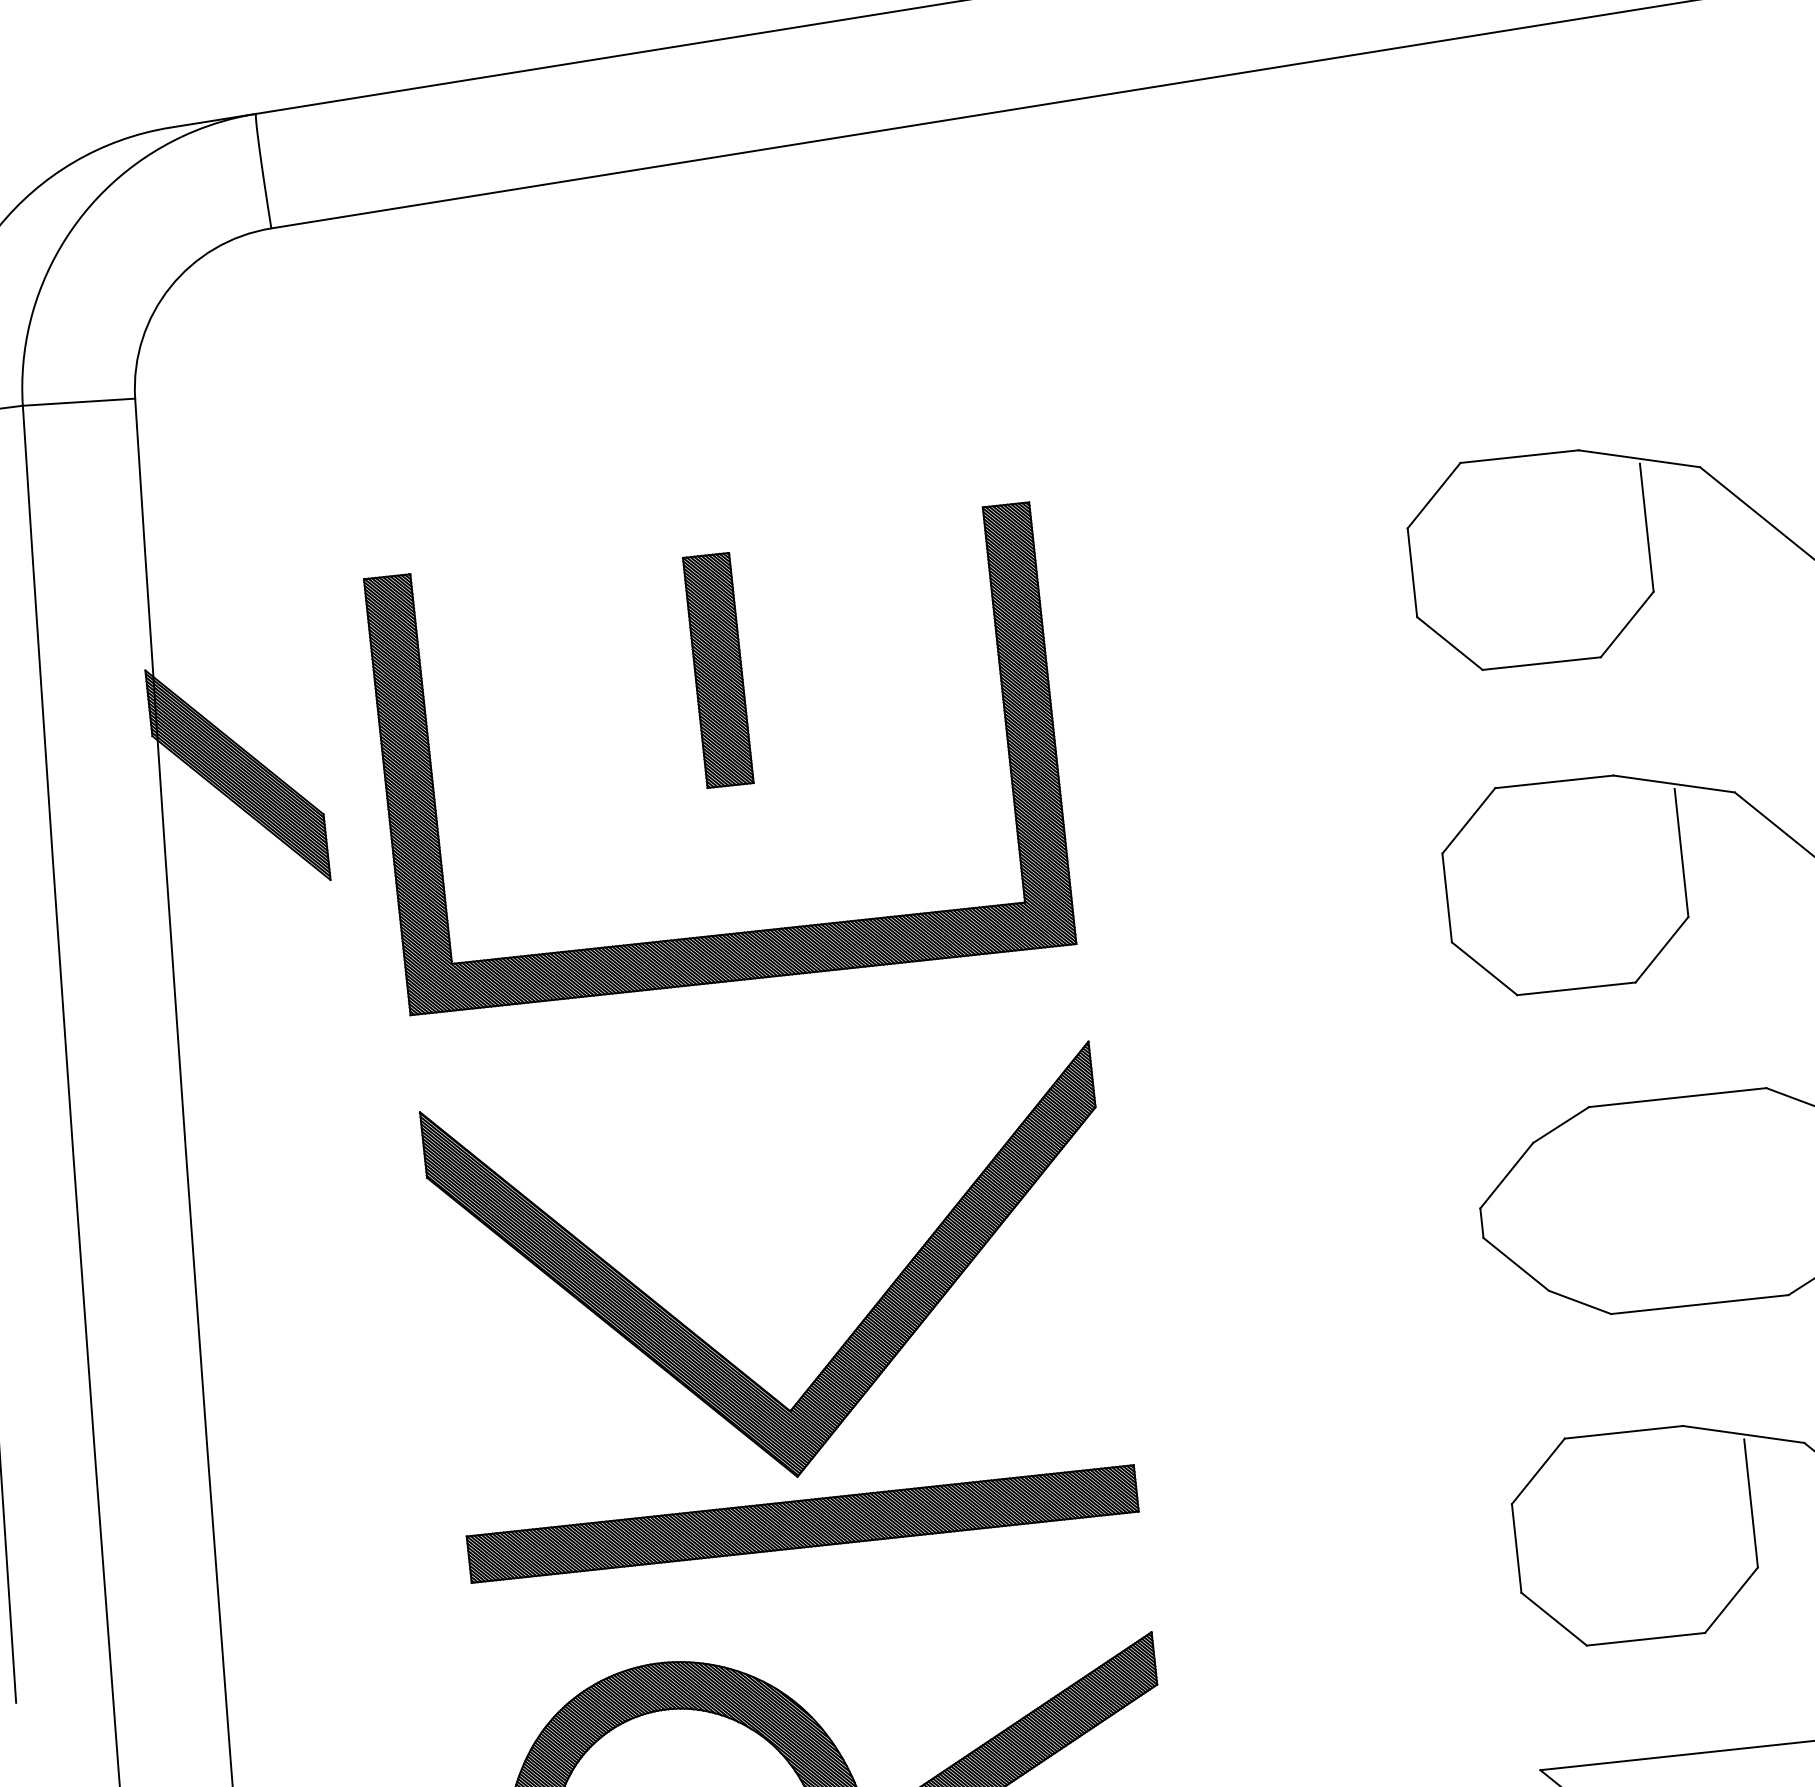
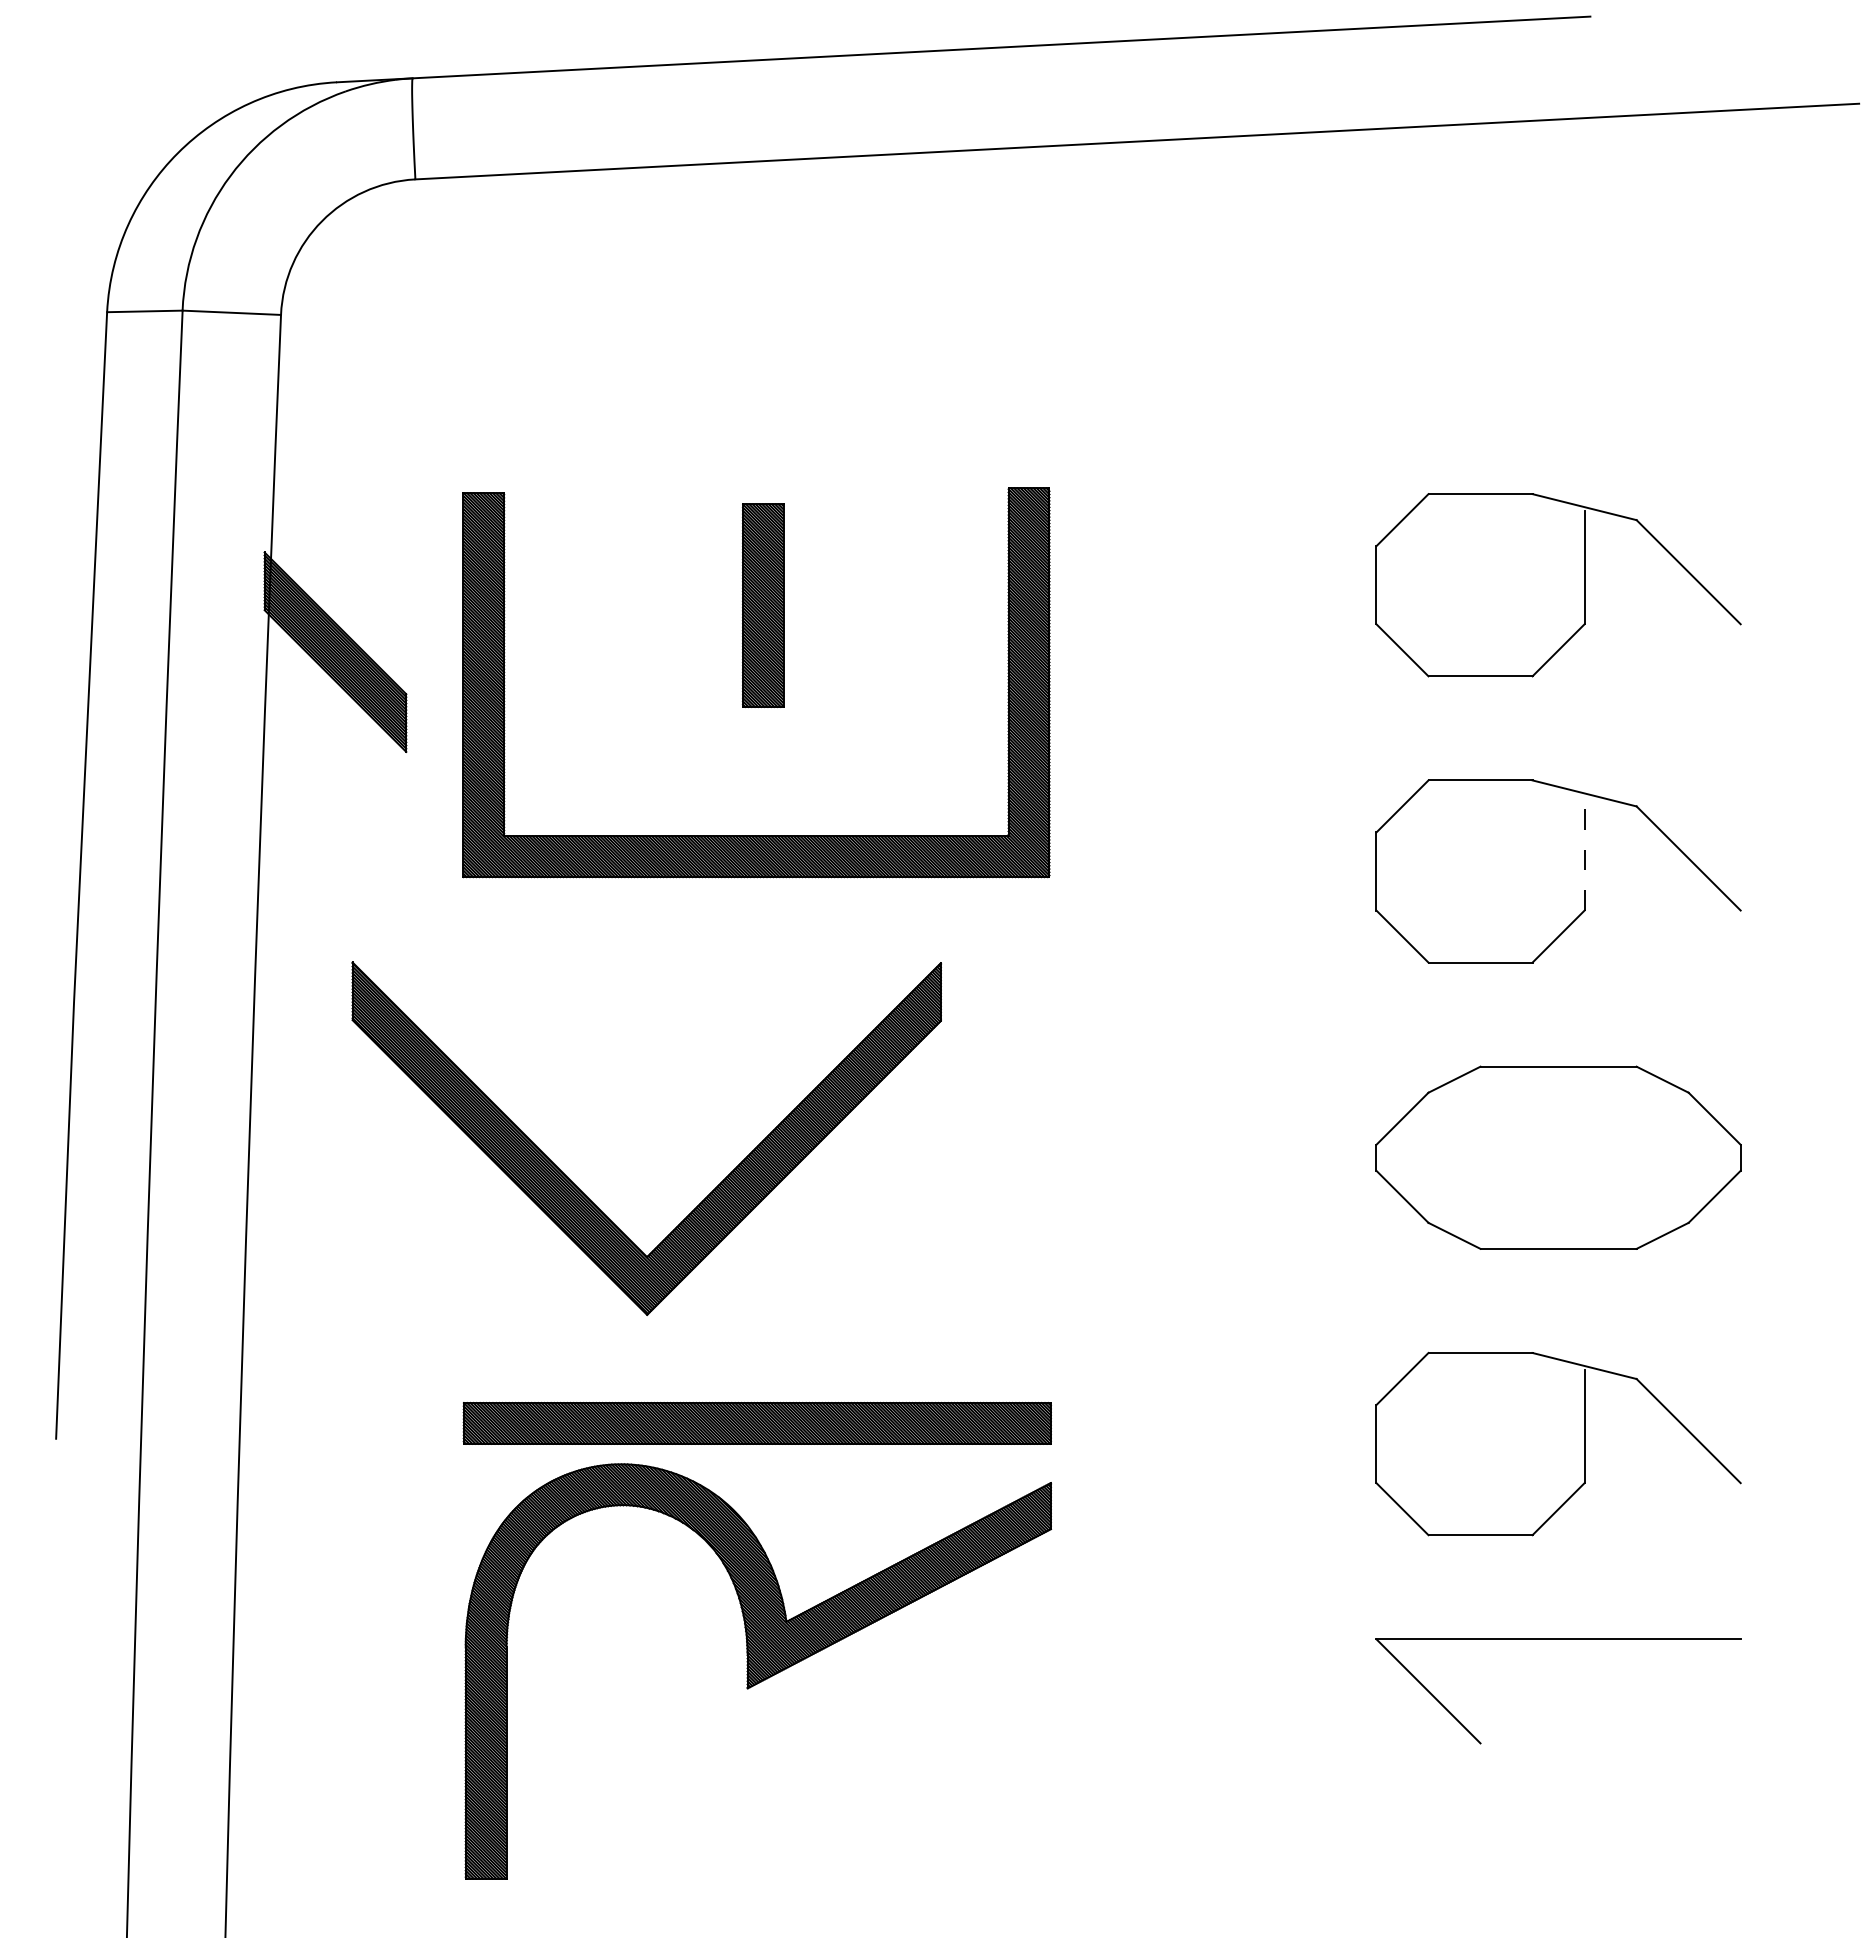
line: (1681, 852) -> (1584, 853), solid -> dashed
part: (715, 1349) -> (587, 1196), moved
part: (801, 1524) -> (756, 1423), moved

